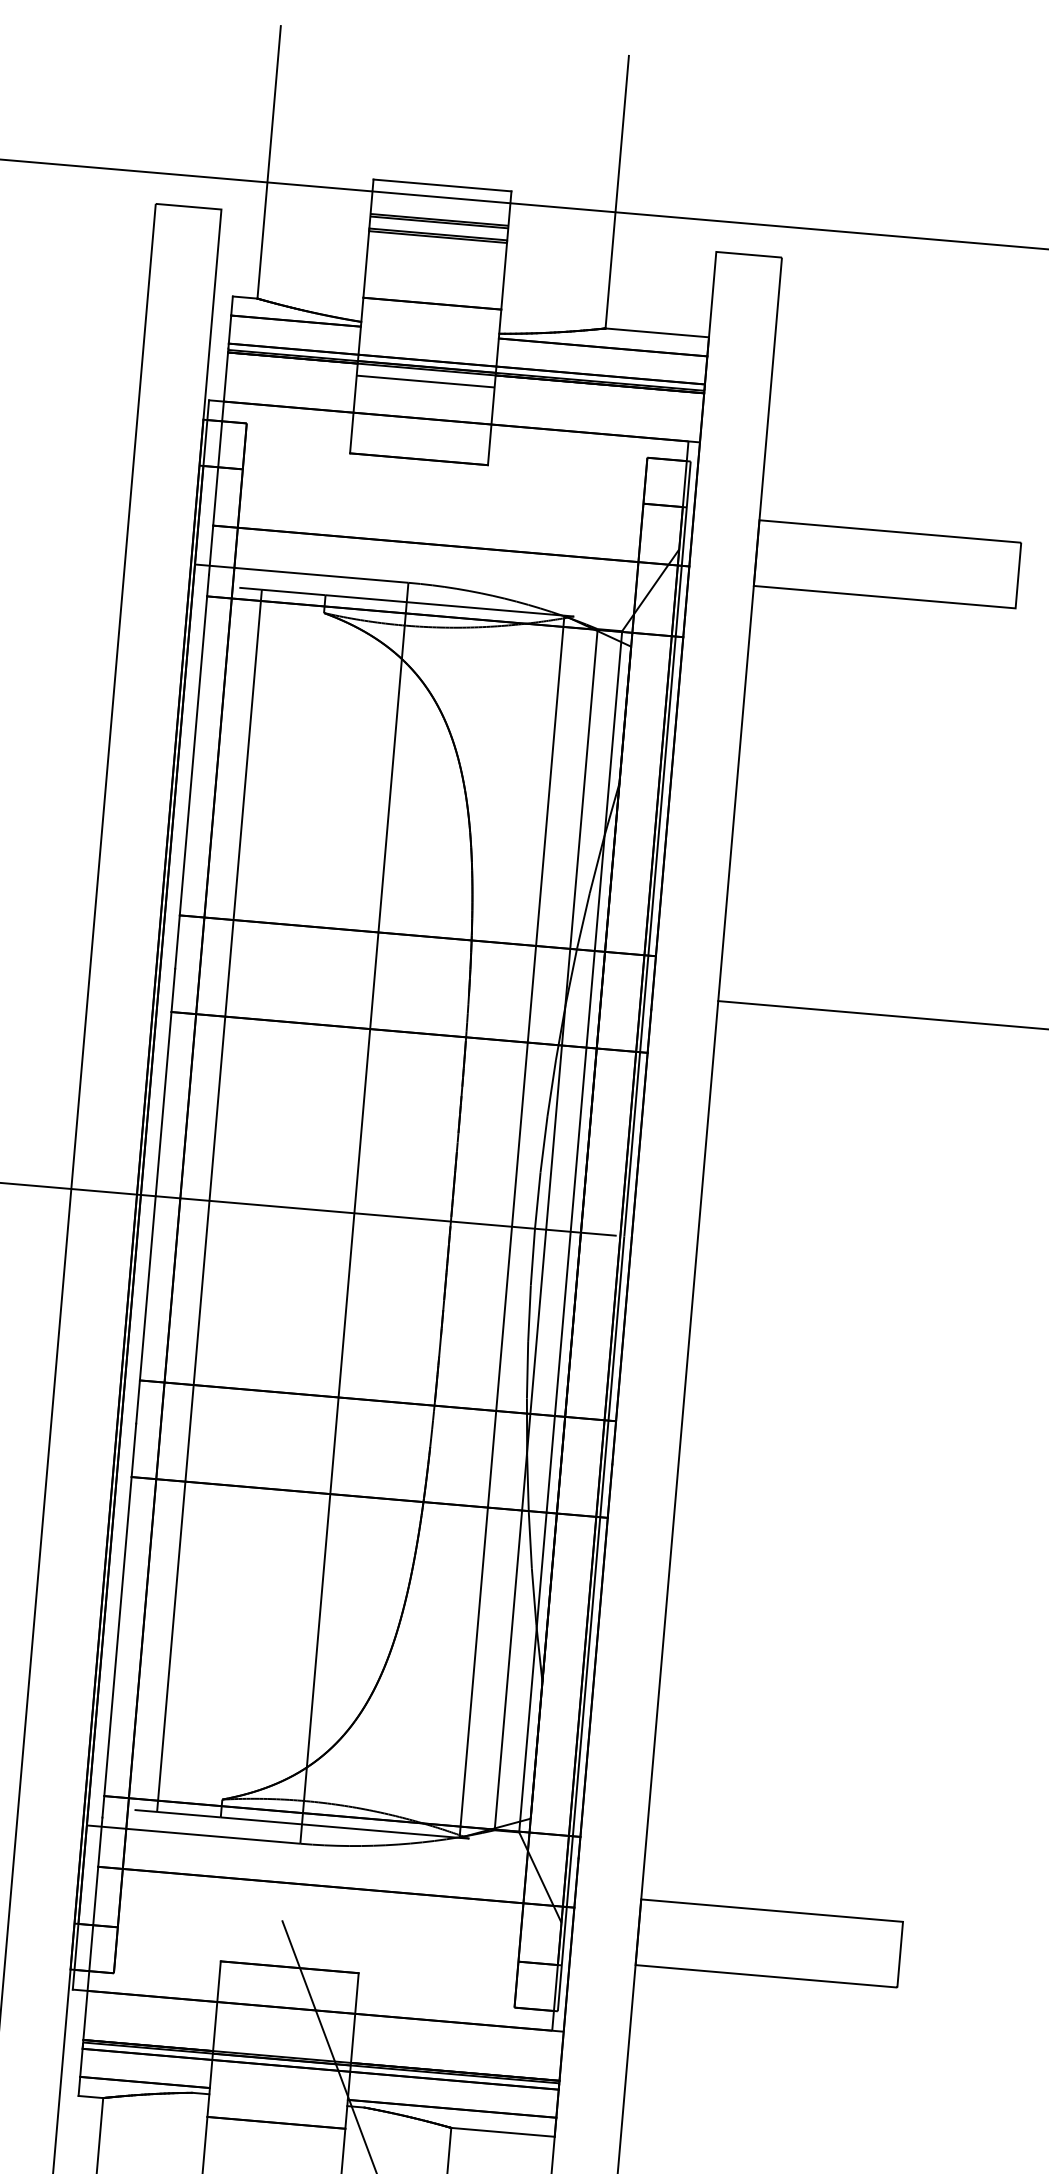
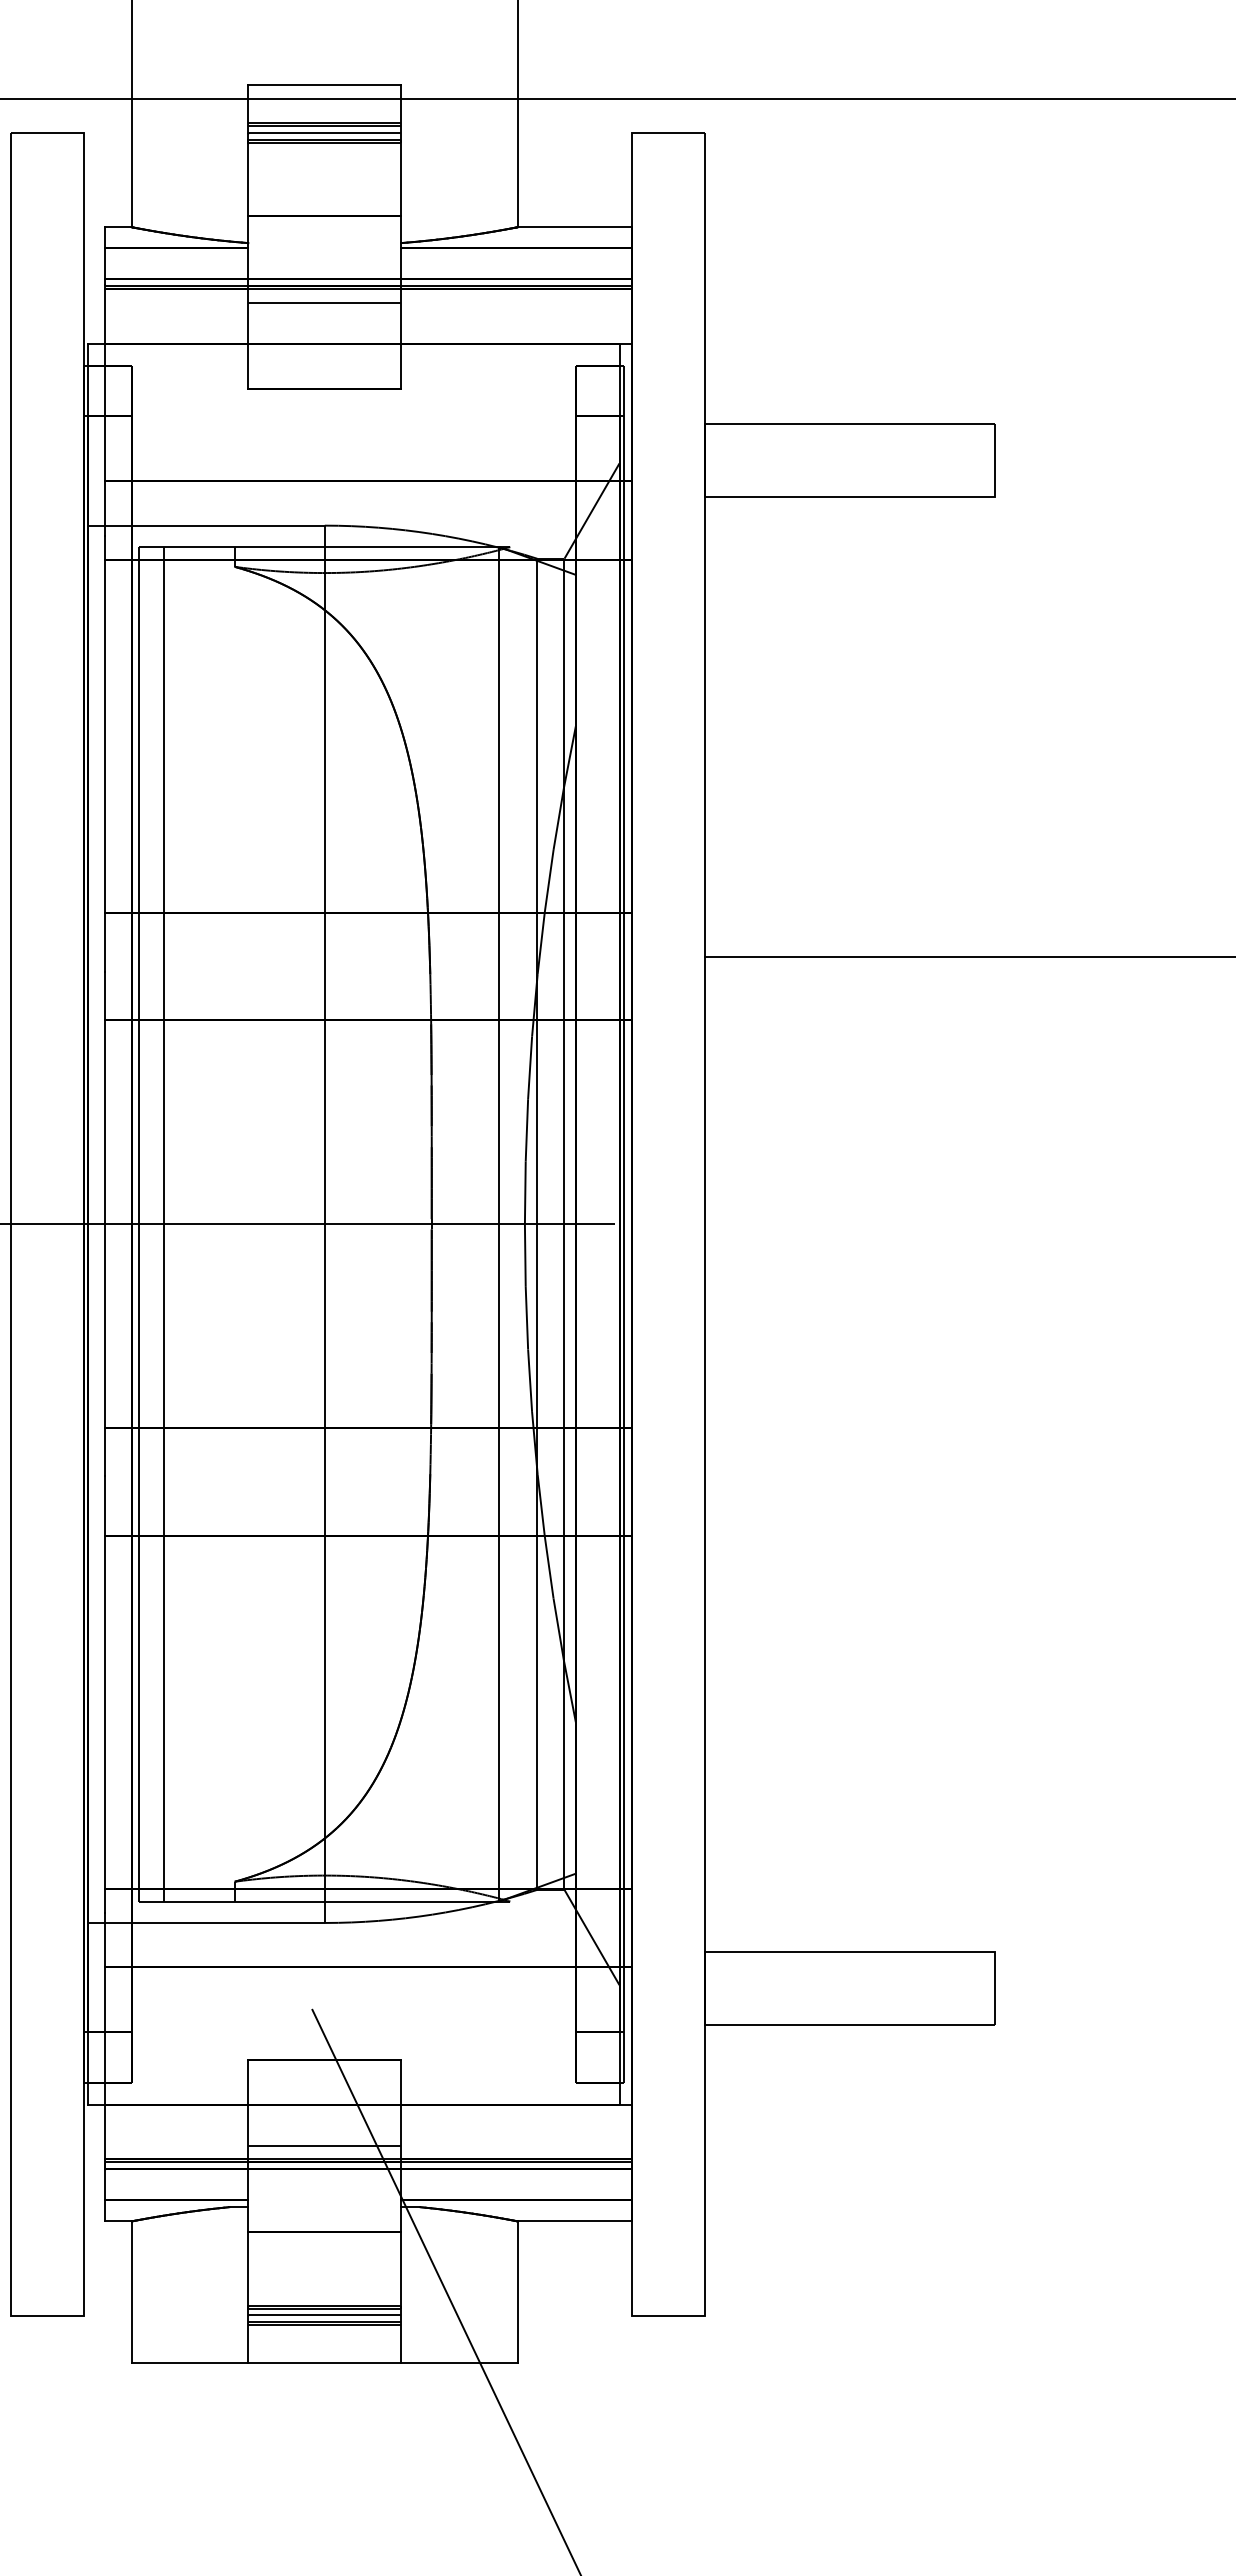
line: (438, 228) -> (324, 133), added
line: (187, 1199) -> (139, 1224), added
line: (282, 2044) -> (324, 2145), added

